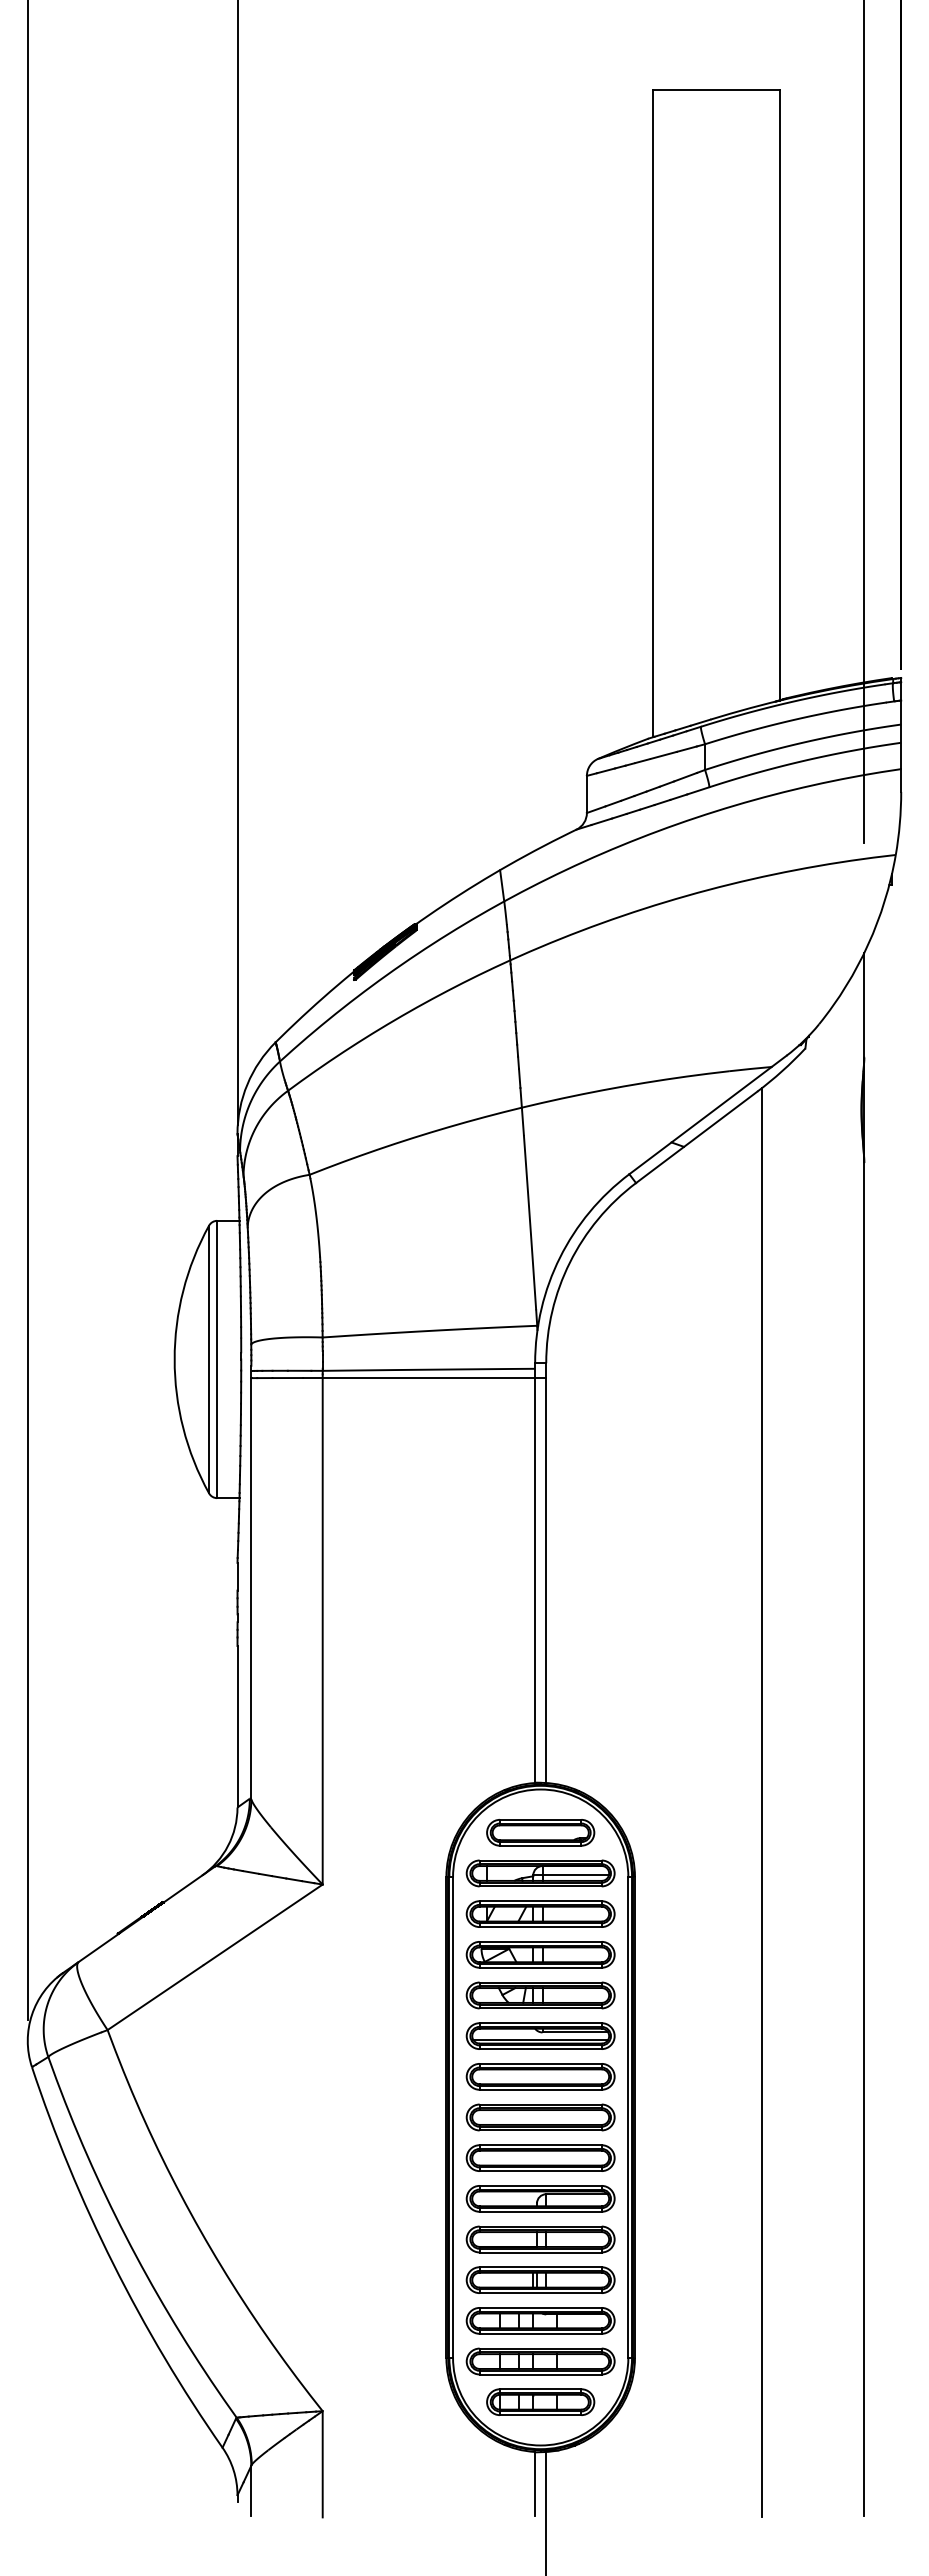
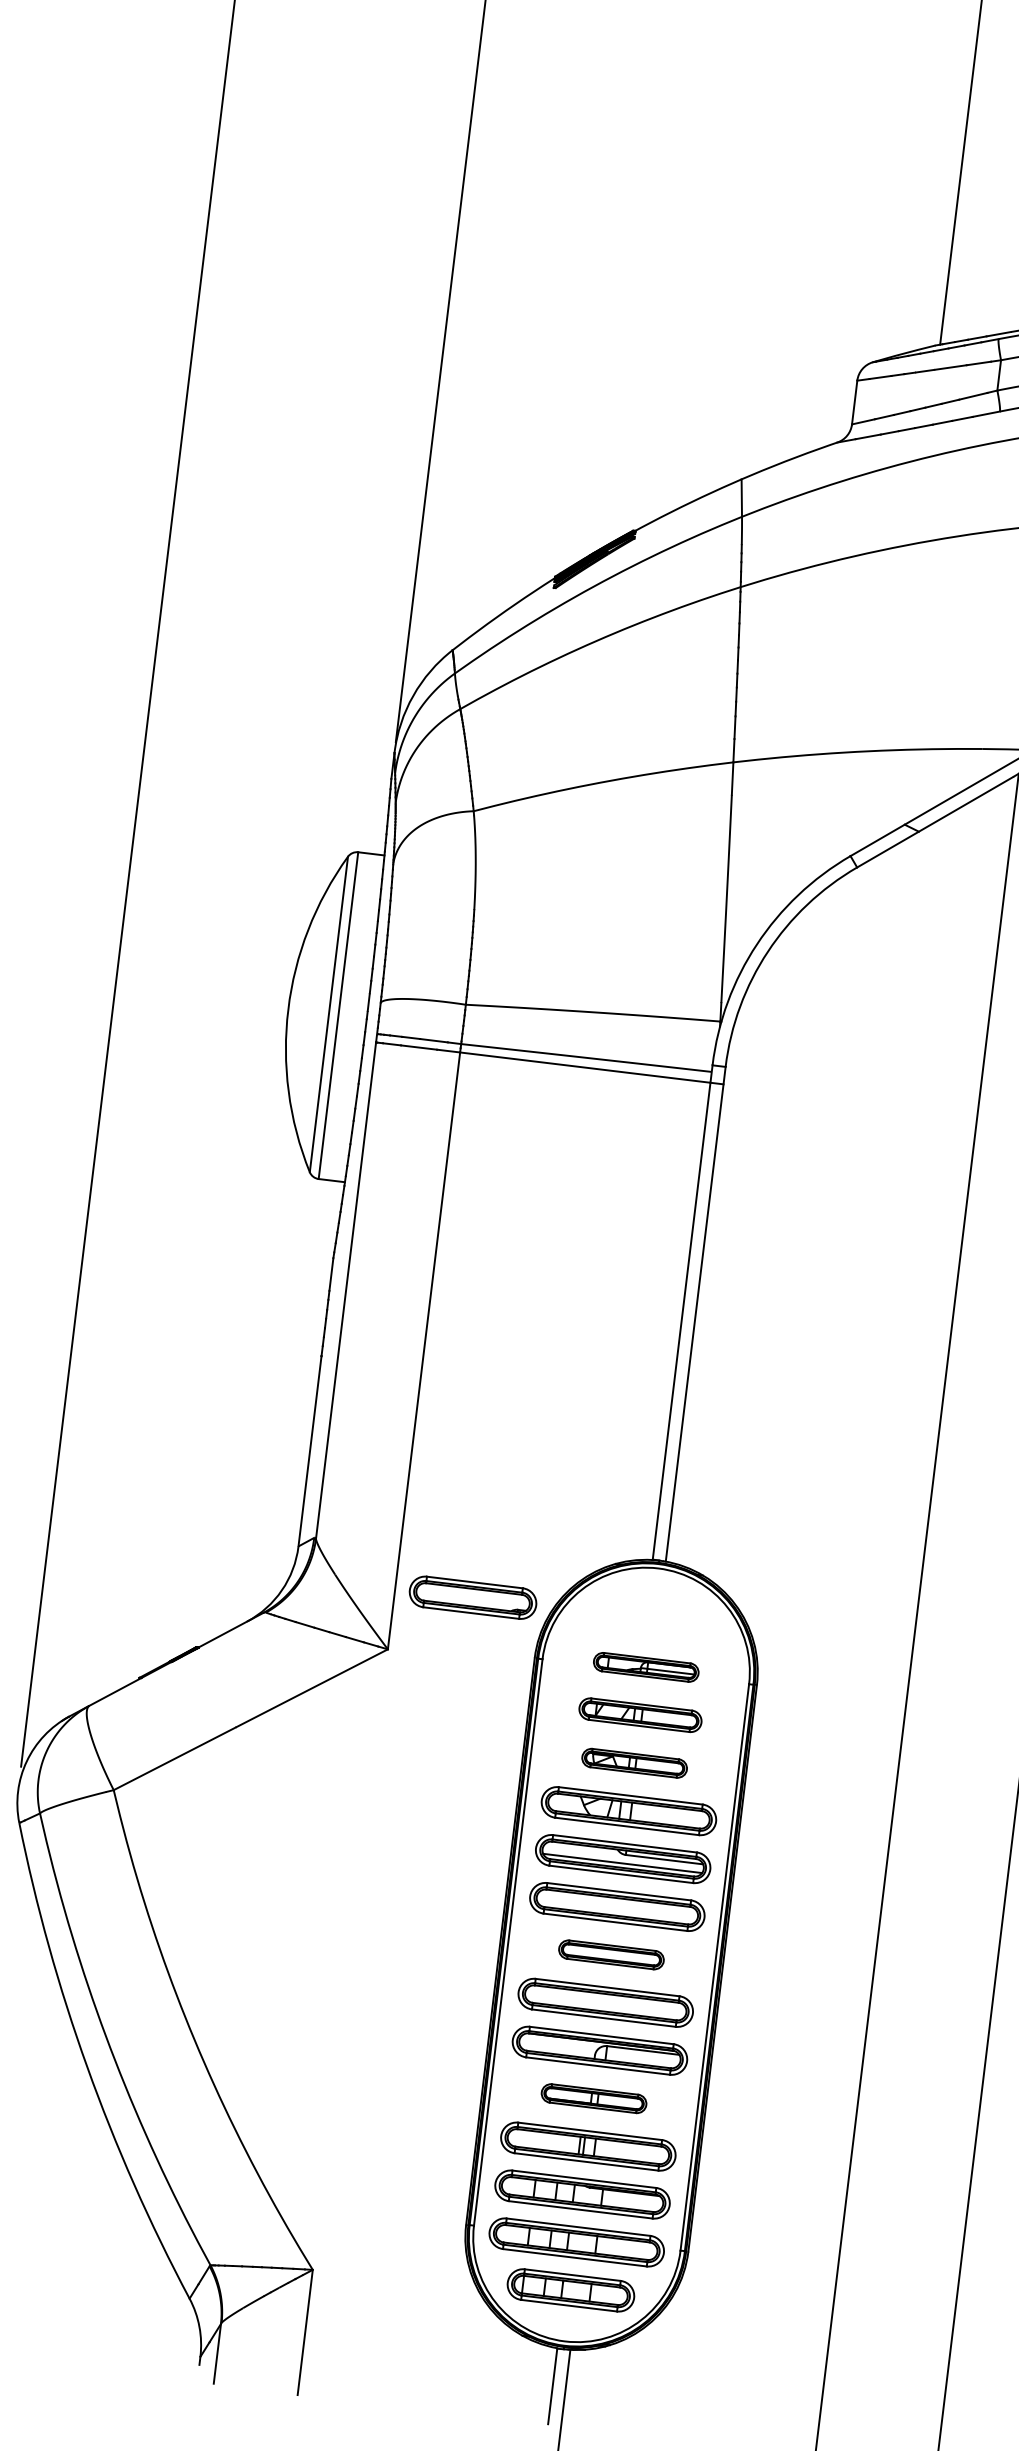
part: (540, 1832) -> (472, 1597), moved
part: (540, 1873) -> (646, 1667), size x0.6
part: (540, 1913) -> (640, 1714), size x0.7
part: (540, 1954) -> (634, 1762), size x0.6
part: (540, 2117) -> (611, 1954), size x0.6
part: (540, 2239) -> (593, 2098), size x0.6

